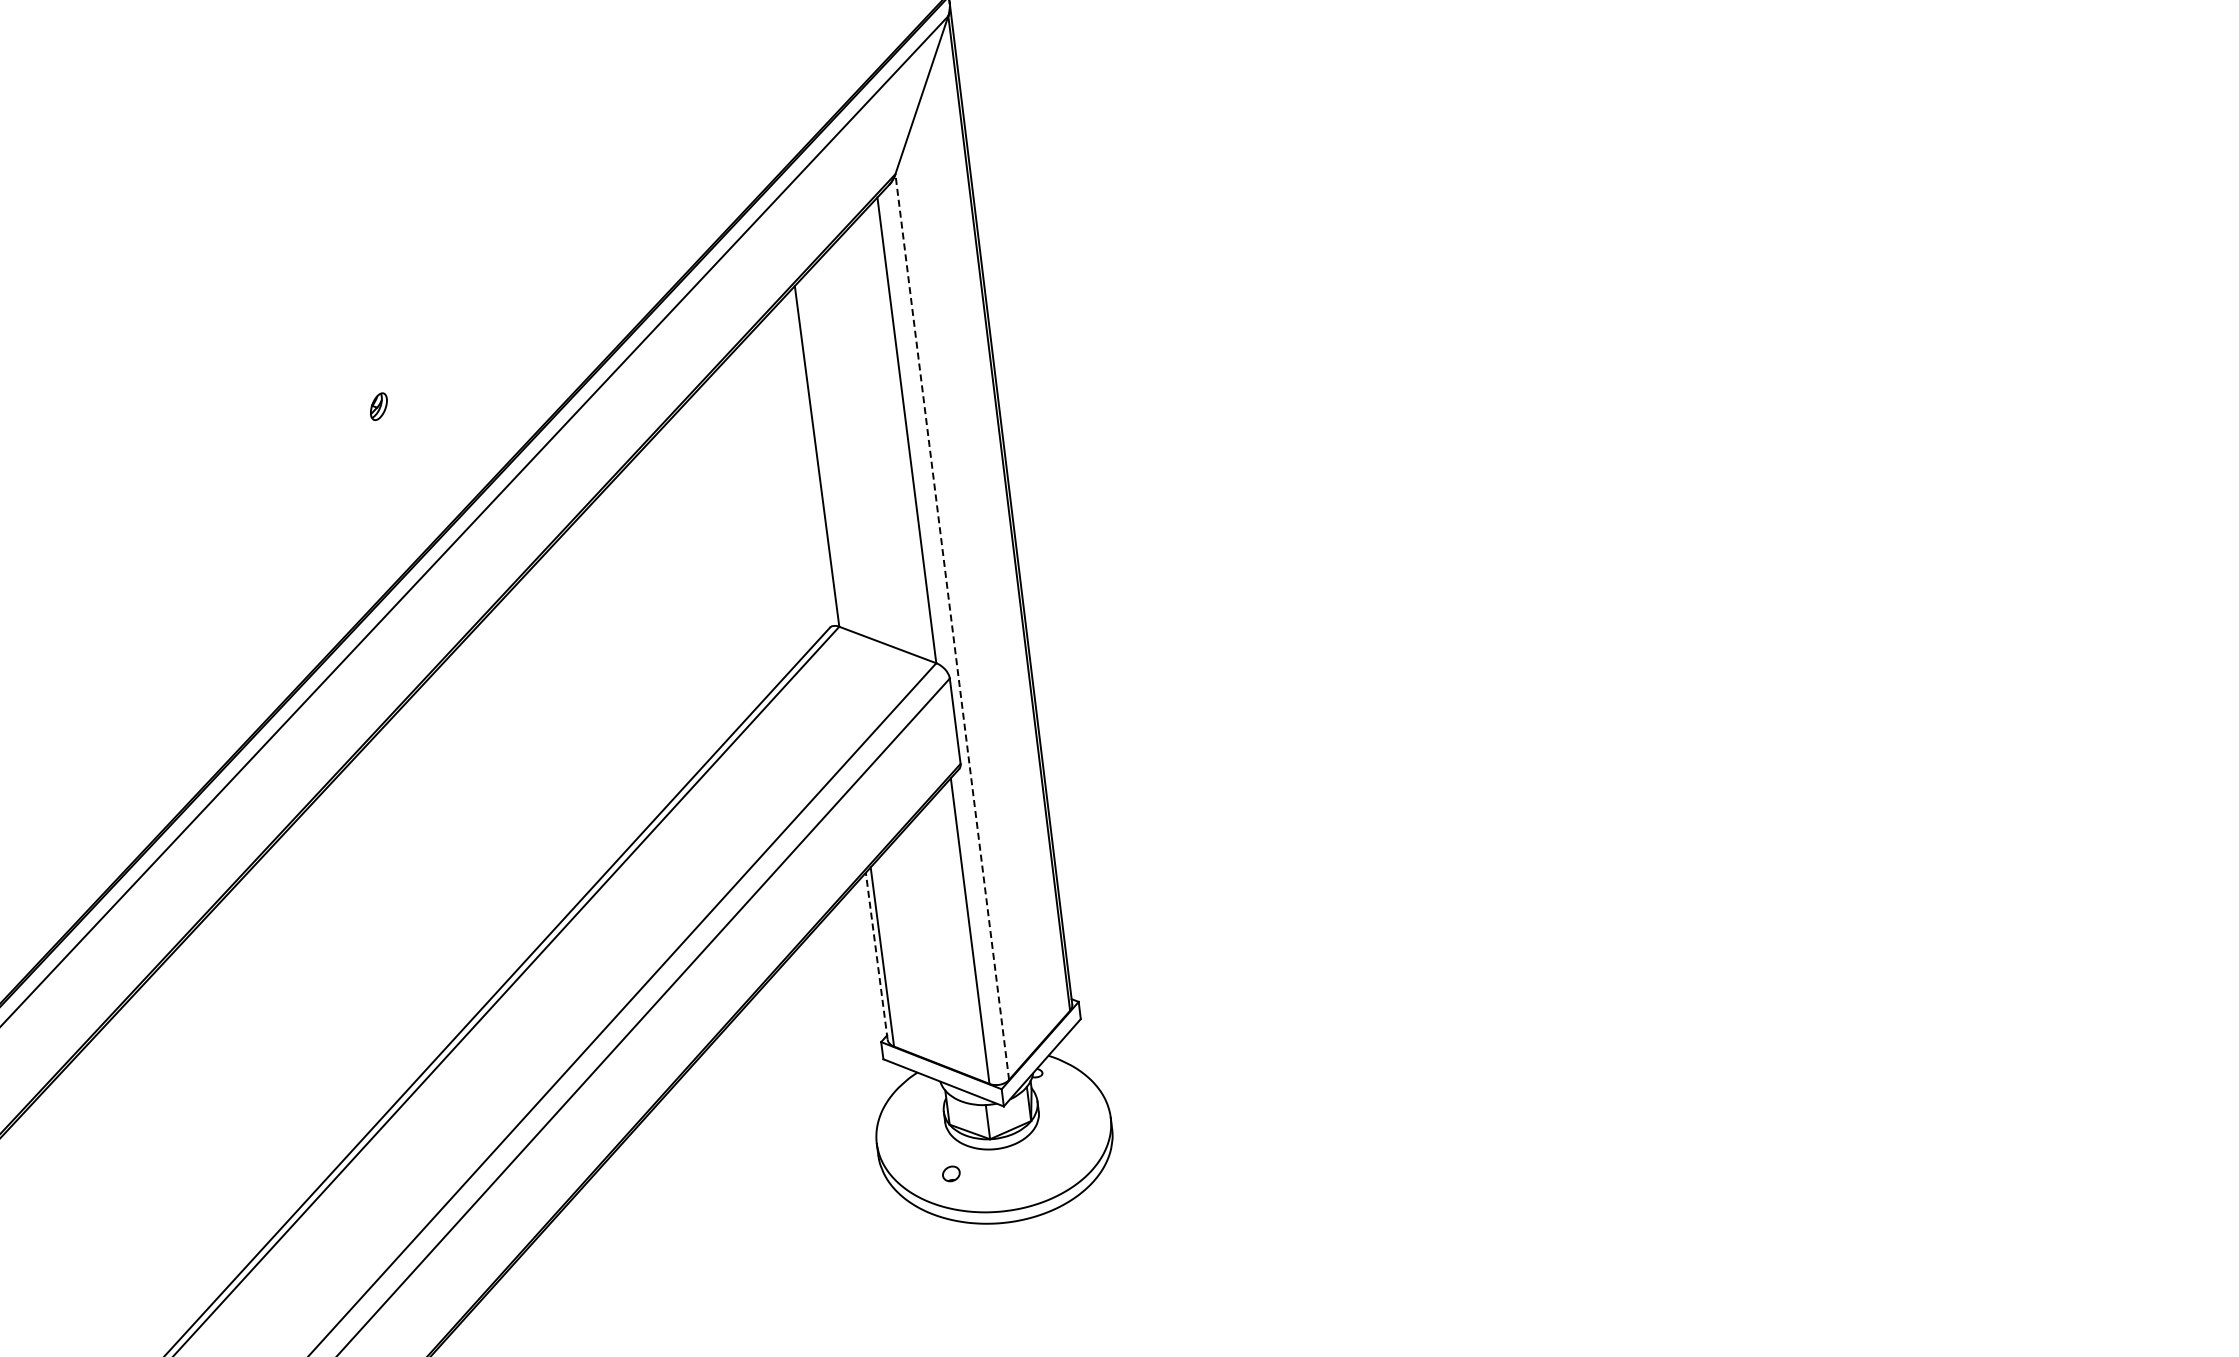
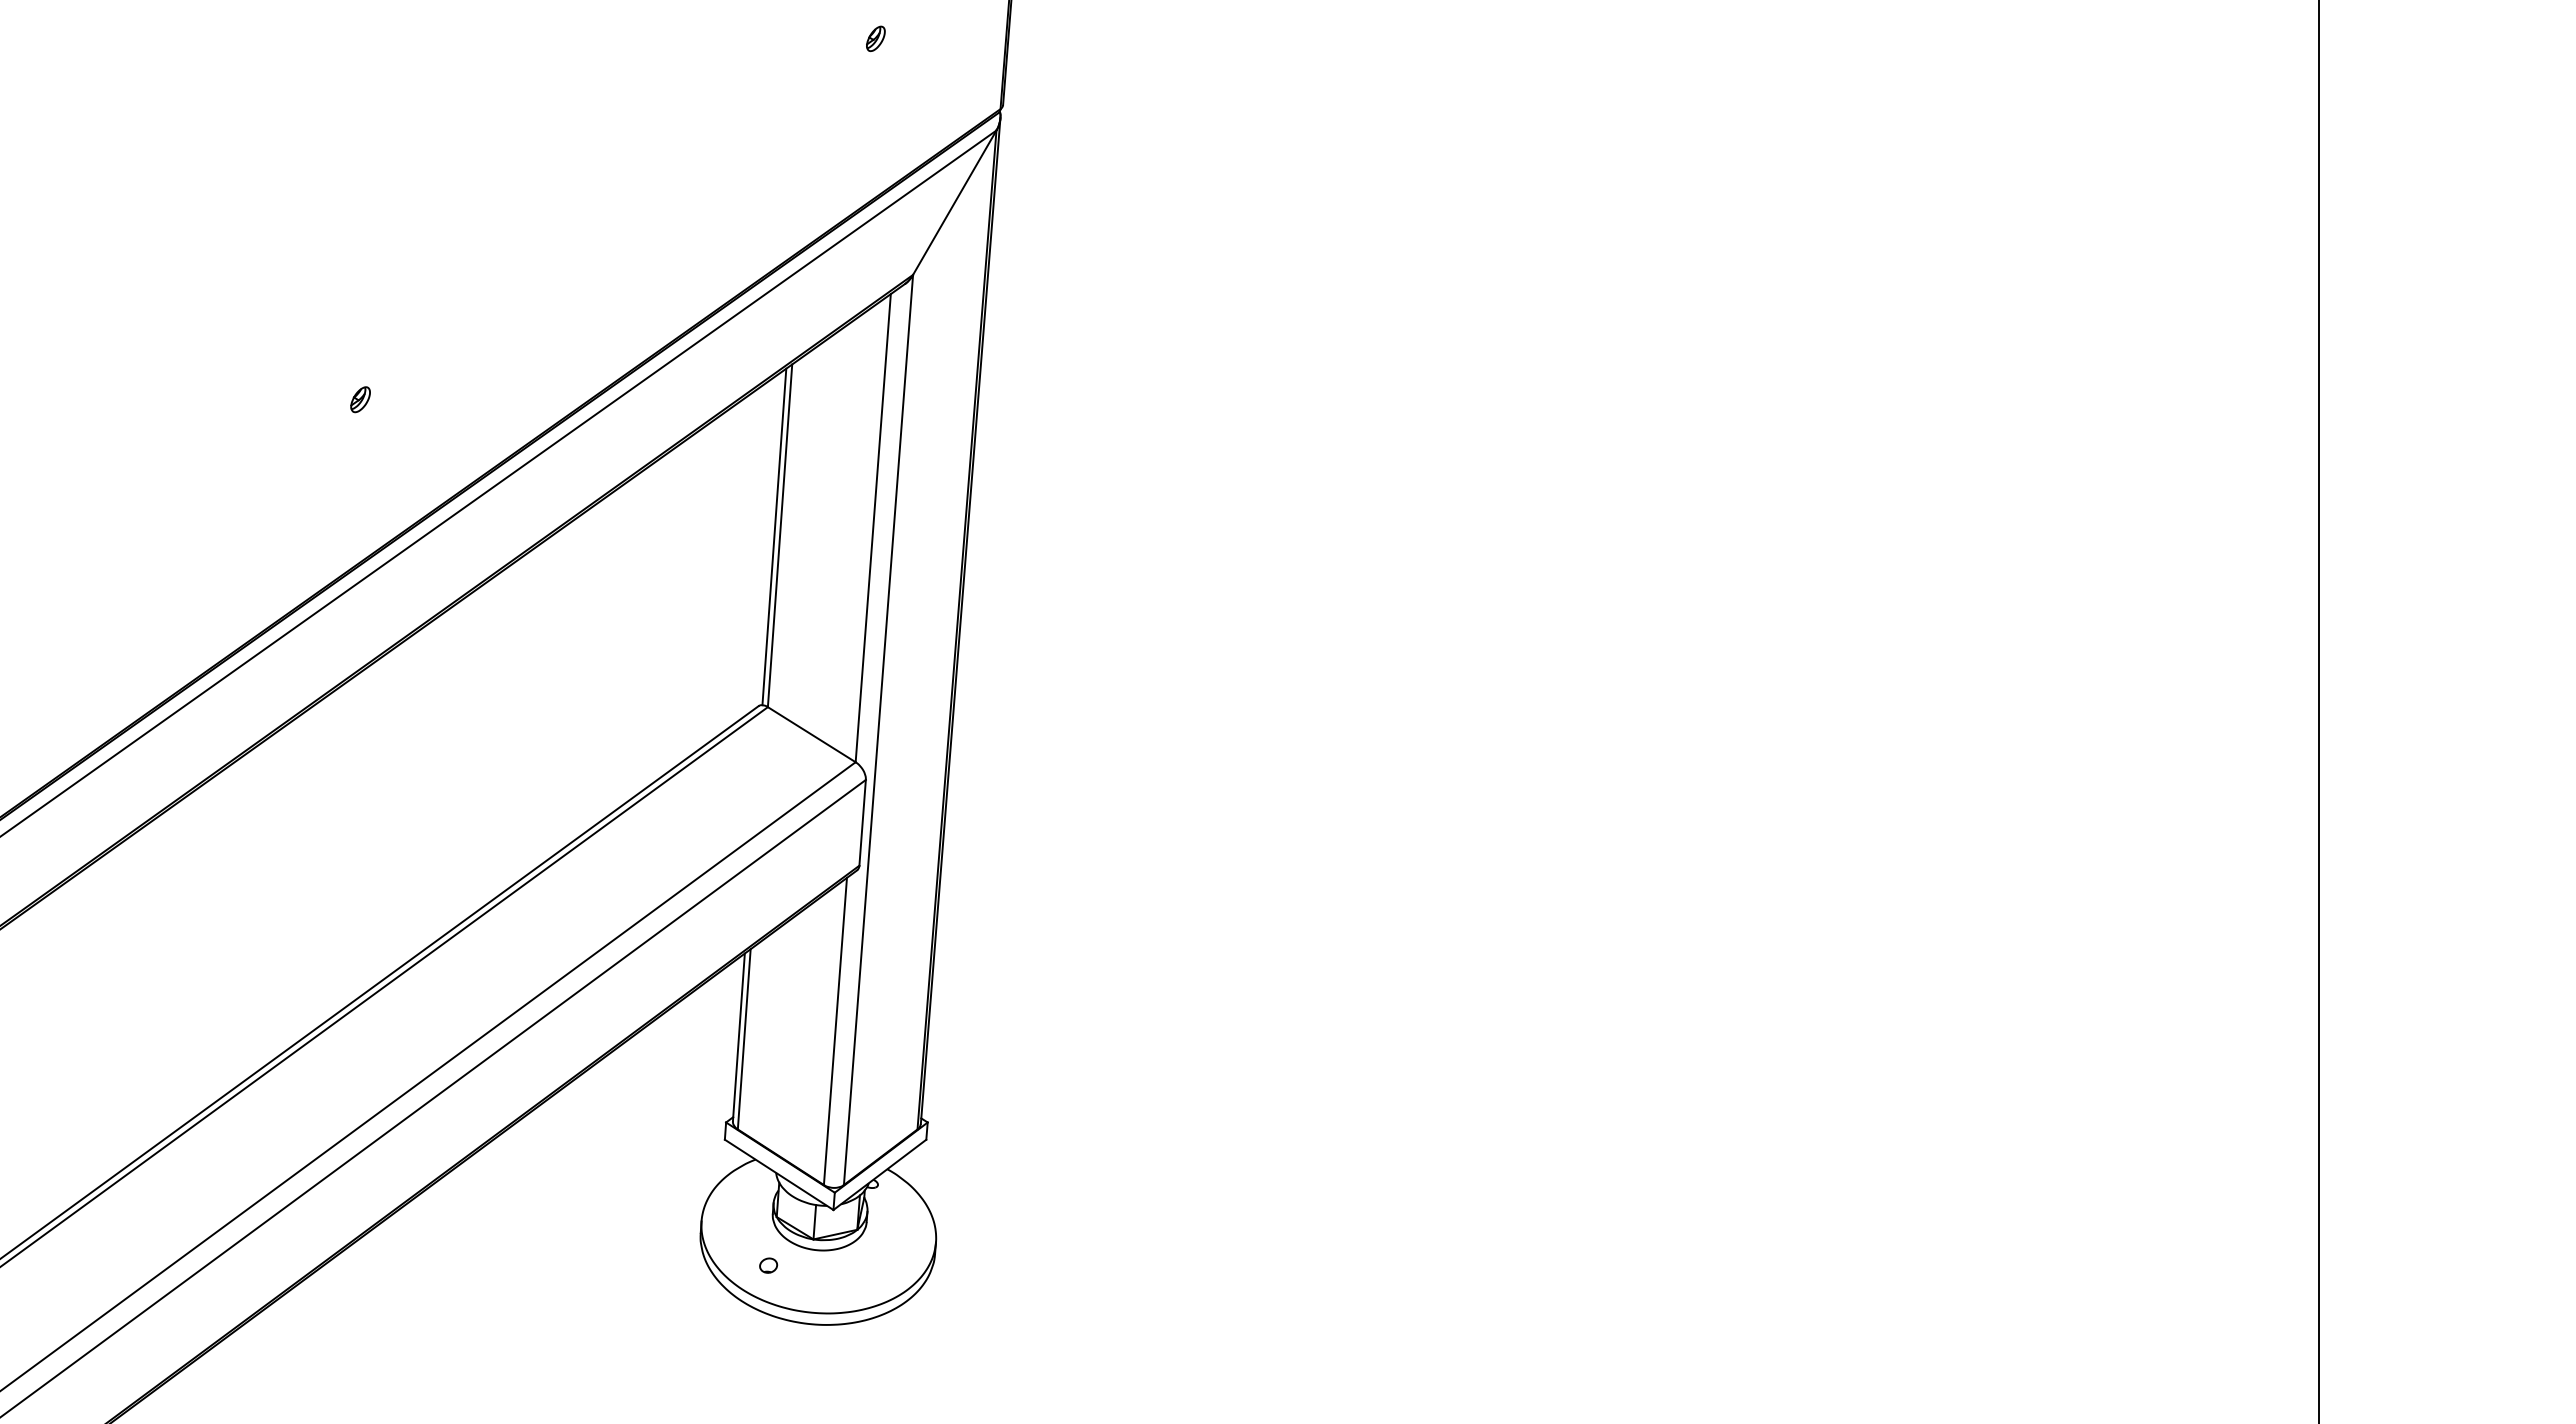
line: (811, 458) -> (774, 536), added
line: (952, 626) -> (878, 729), dashed -> solid
line: (876, 955) -> (738, 1036), dashed -> solid

